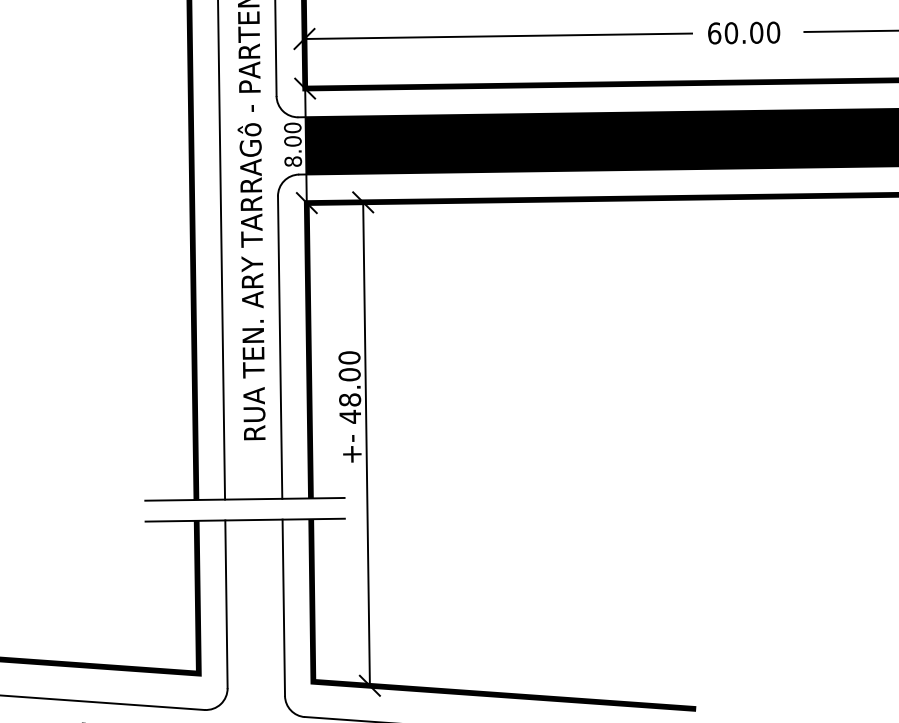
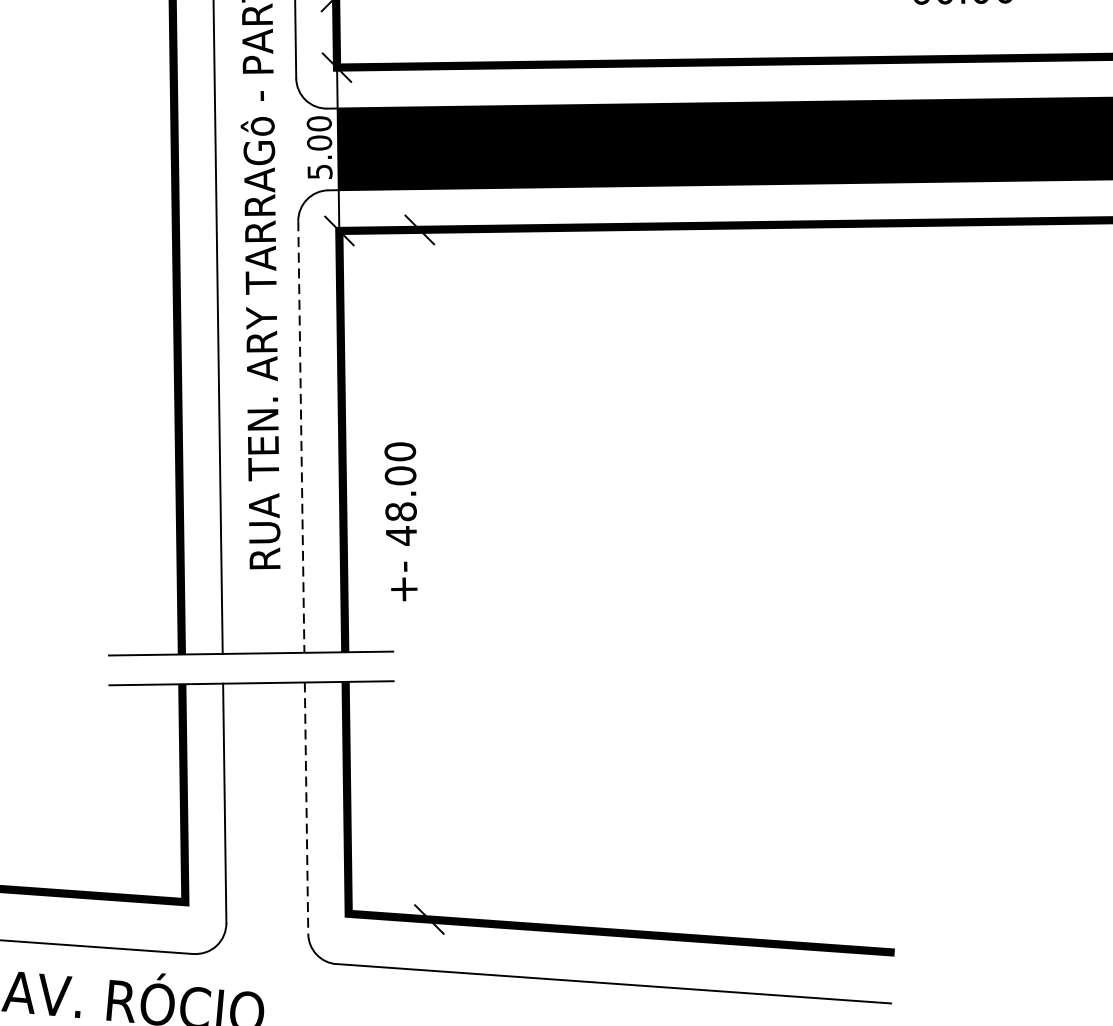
text: (293, 161) -> (320, 171), 8.00 -> 5.00
line: (280, 348) -> (301, 438), solid -> dashed
line: (366, 443) -> (424, 573), removed
line: (283, 608) -> (306, 809), solid -> dashed

